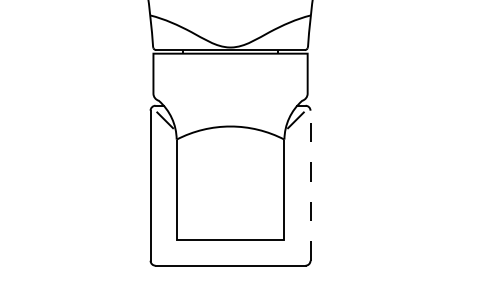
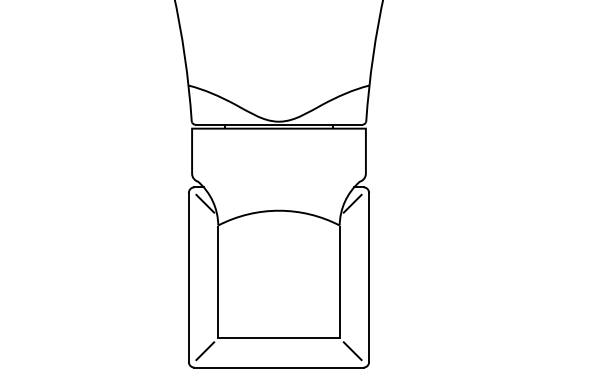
line: (310, 185) -> (369, 277), dashed -> solid
line: (165, 251) -> (205, 351), added
line: (295, 251) -> (352, 351), added

